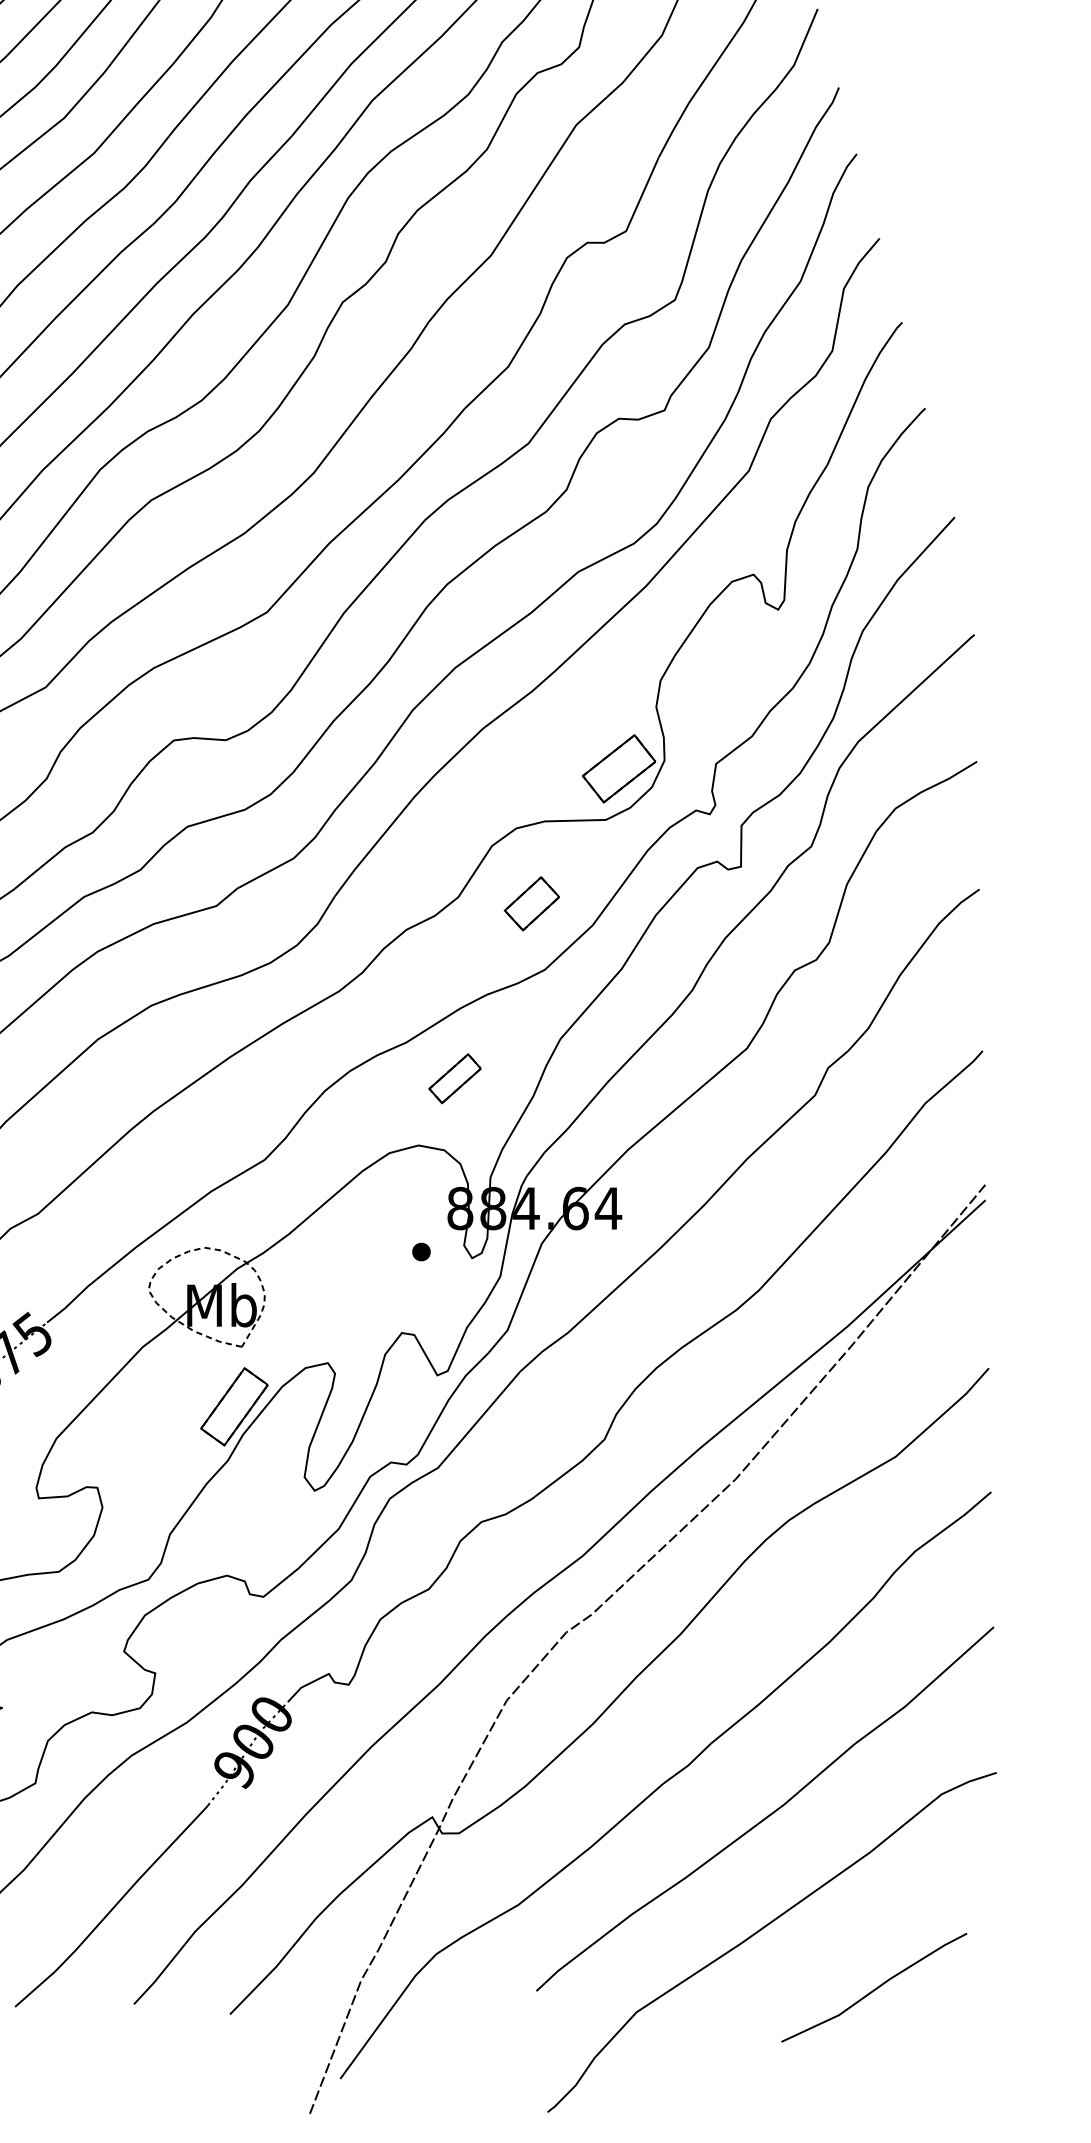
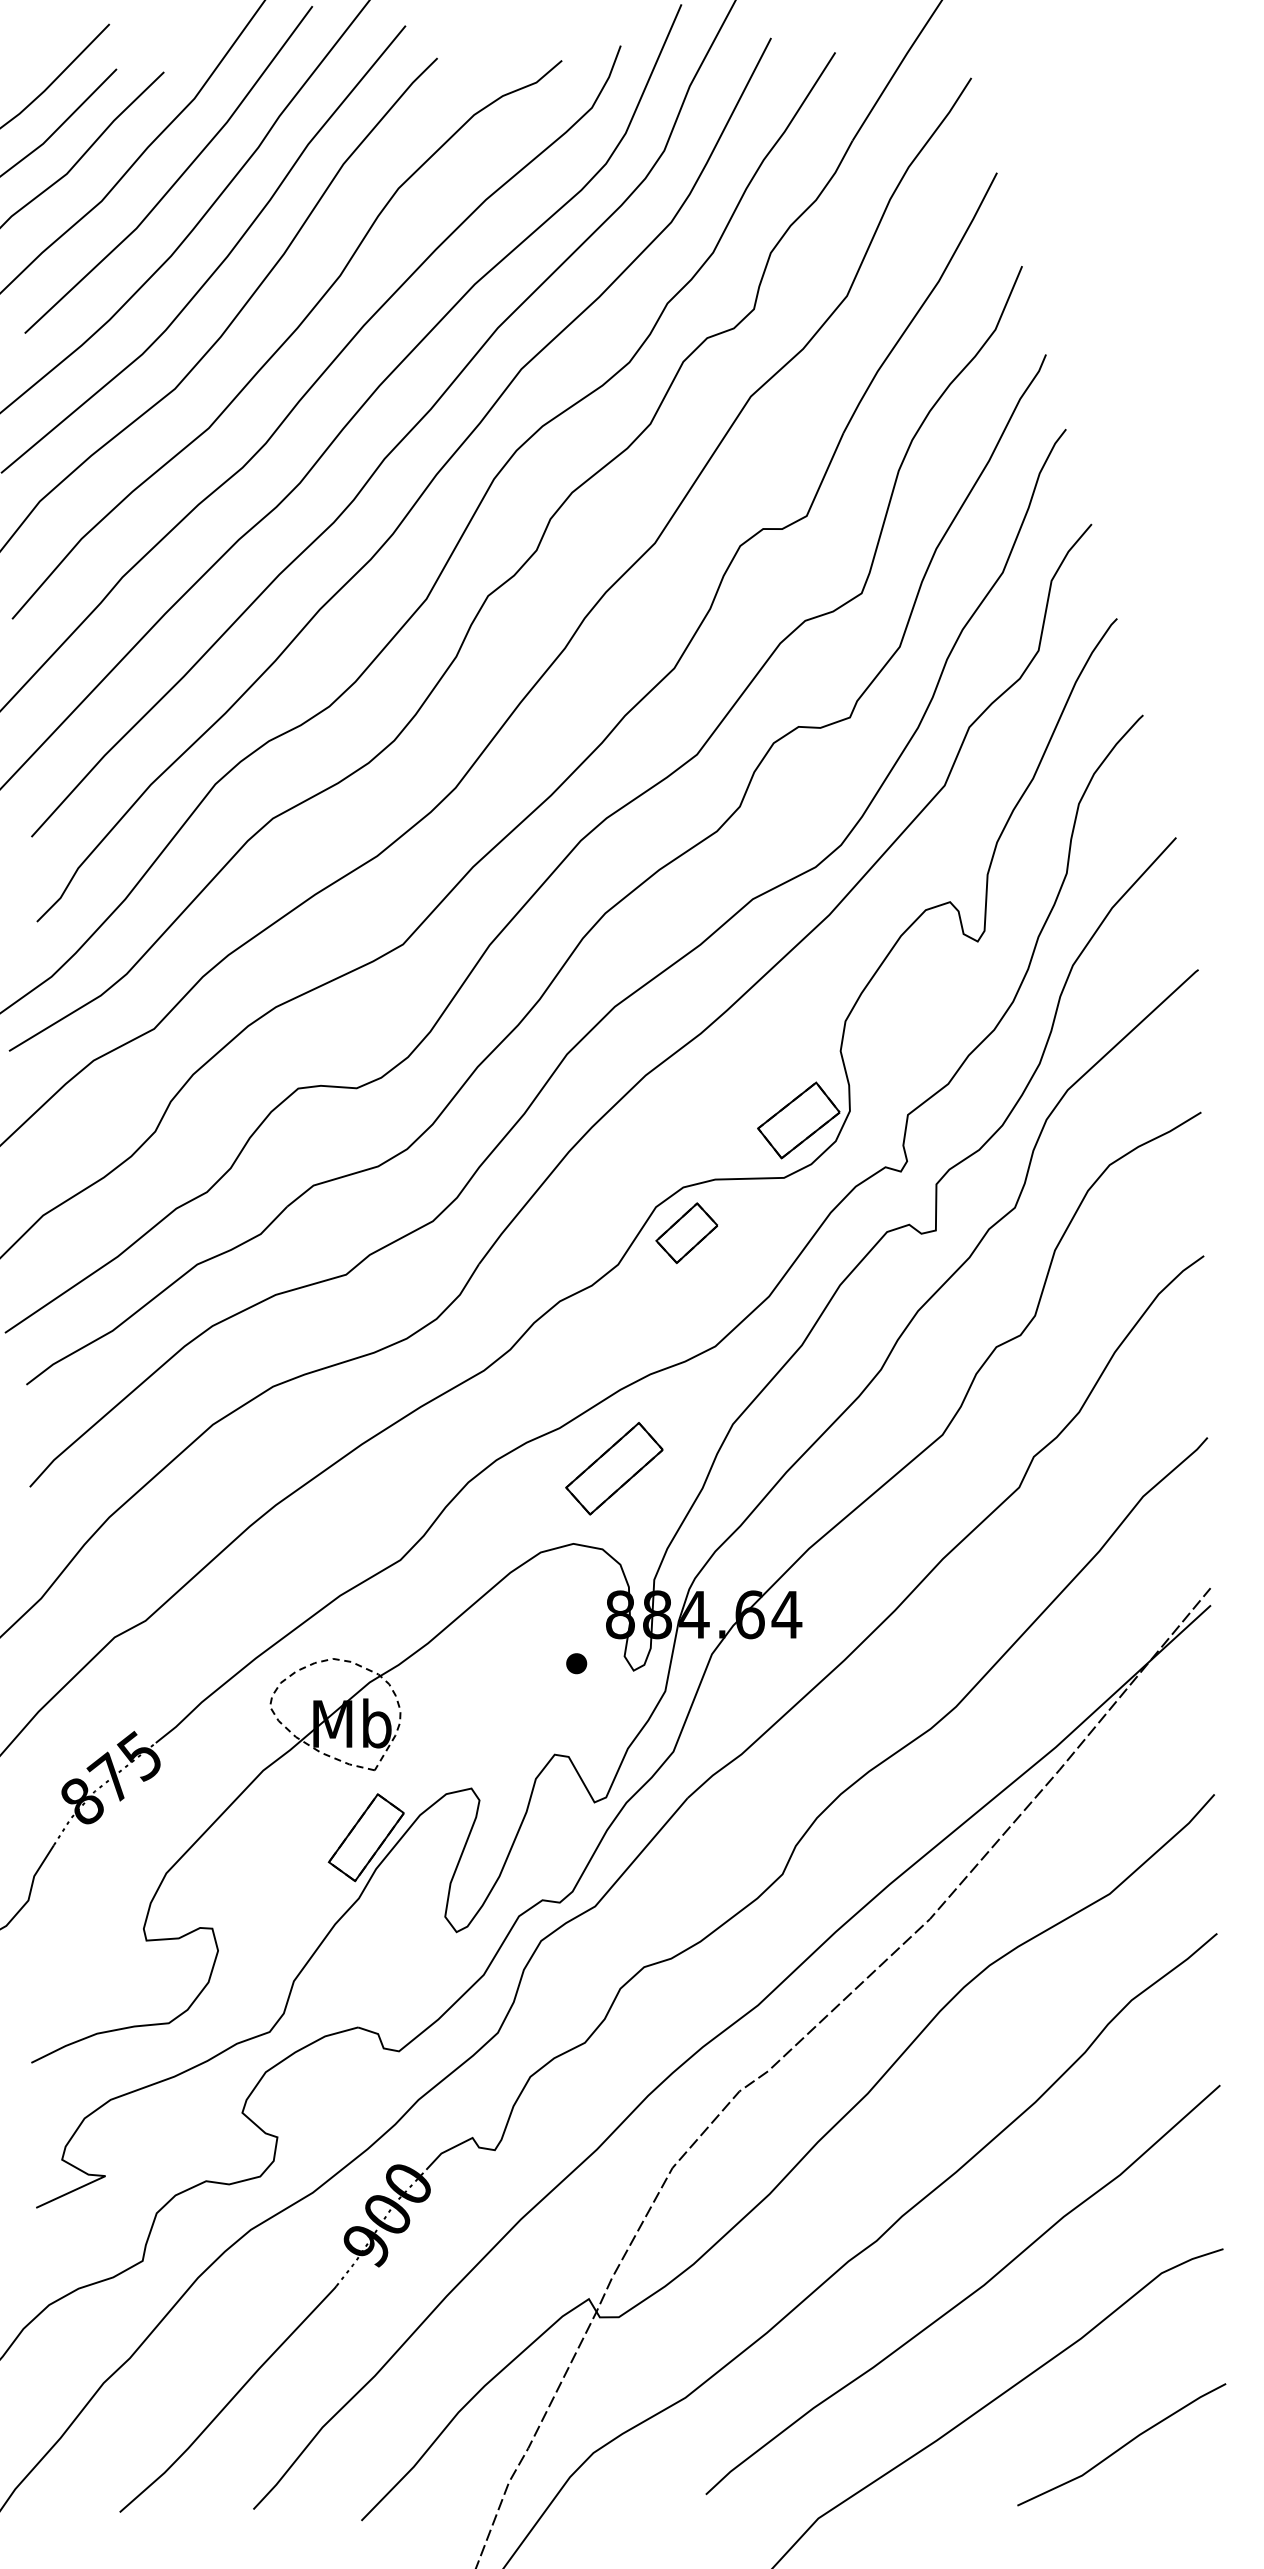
part: (531, 904) -> (686, 1233), moved
part: (455, 1078) -> (614, 1468), size x1.67
line: (874, 1988) -> (1122, 2445), moved

